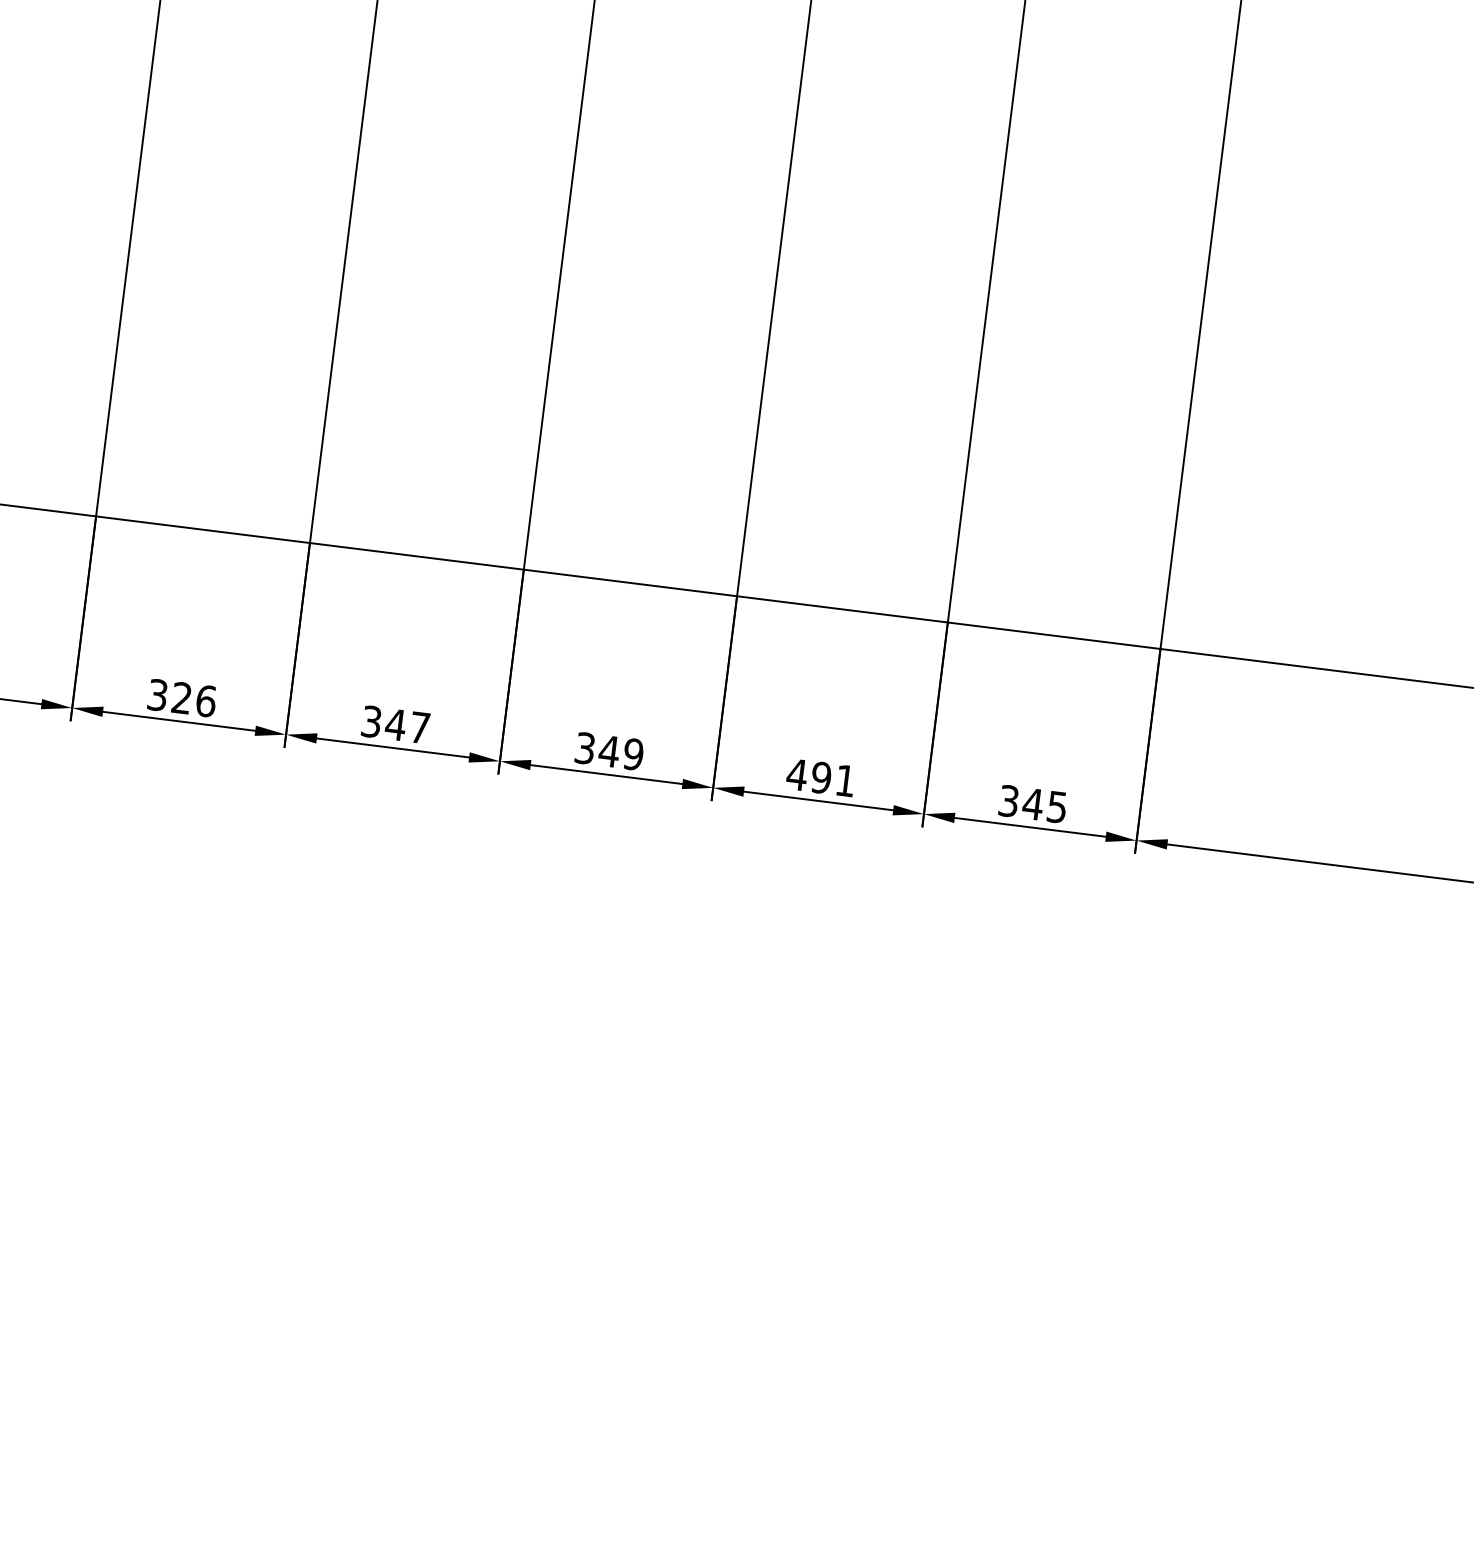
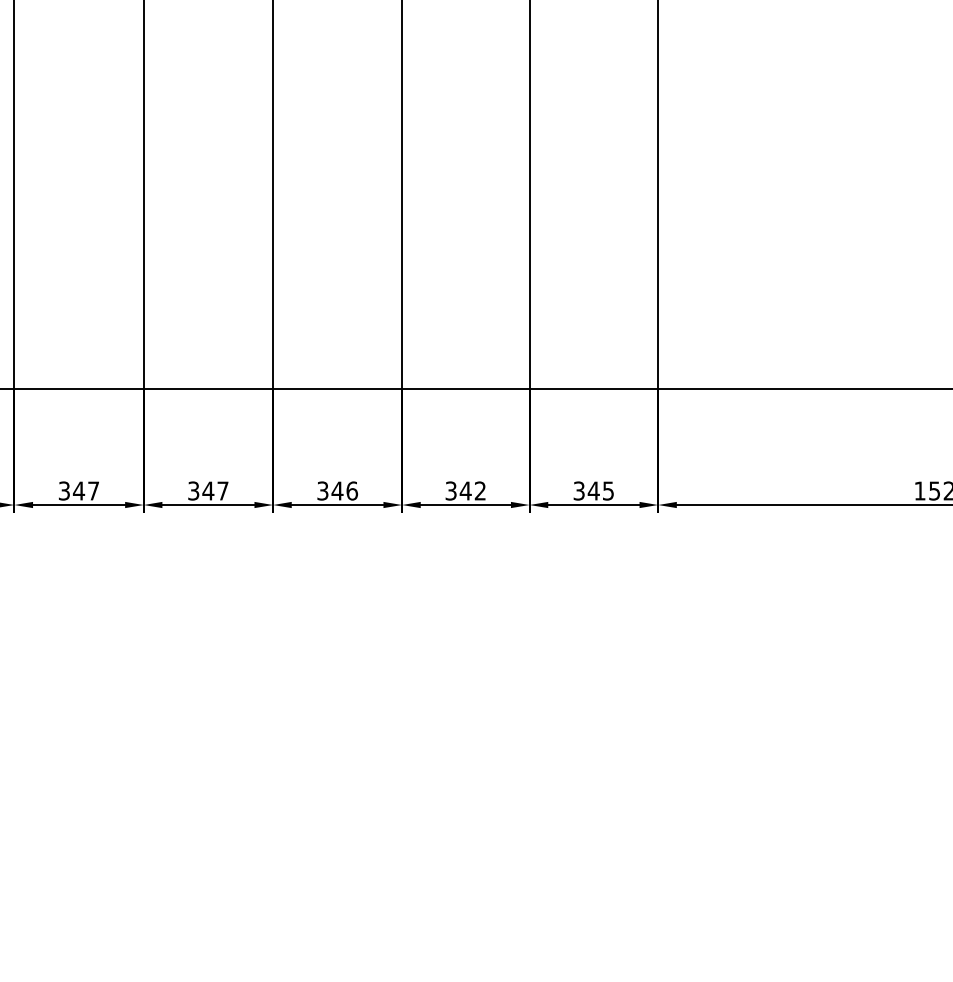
text: (192, 698) -> (85, 490), 326 -> 347
text: (634, 753) -> (352, 490), 349 -> 346
text: (821, 776) -> (465, 490), 491 -> 342

